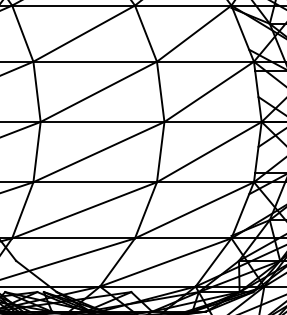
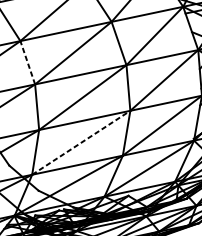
line: (36, 91) -> (27, 62), solid -> dashed
line: (84, 210) -> (81, 142), solid -> dashed

